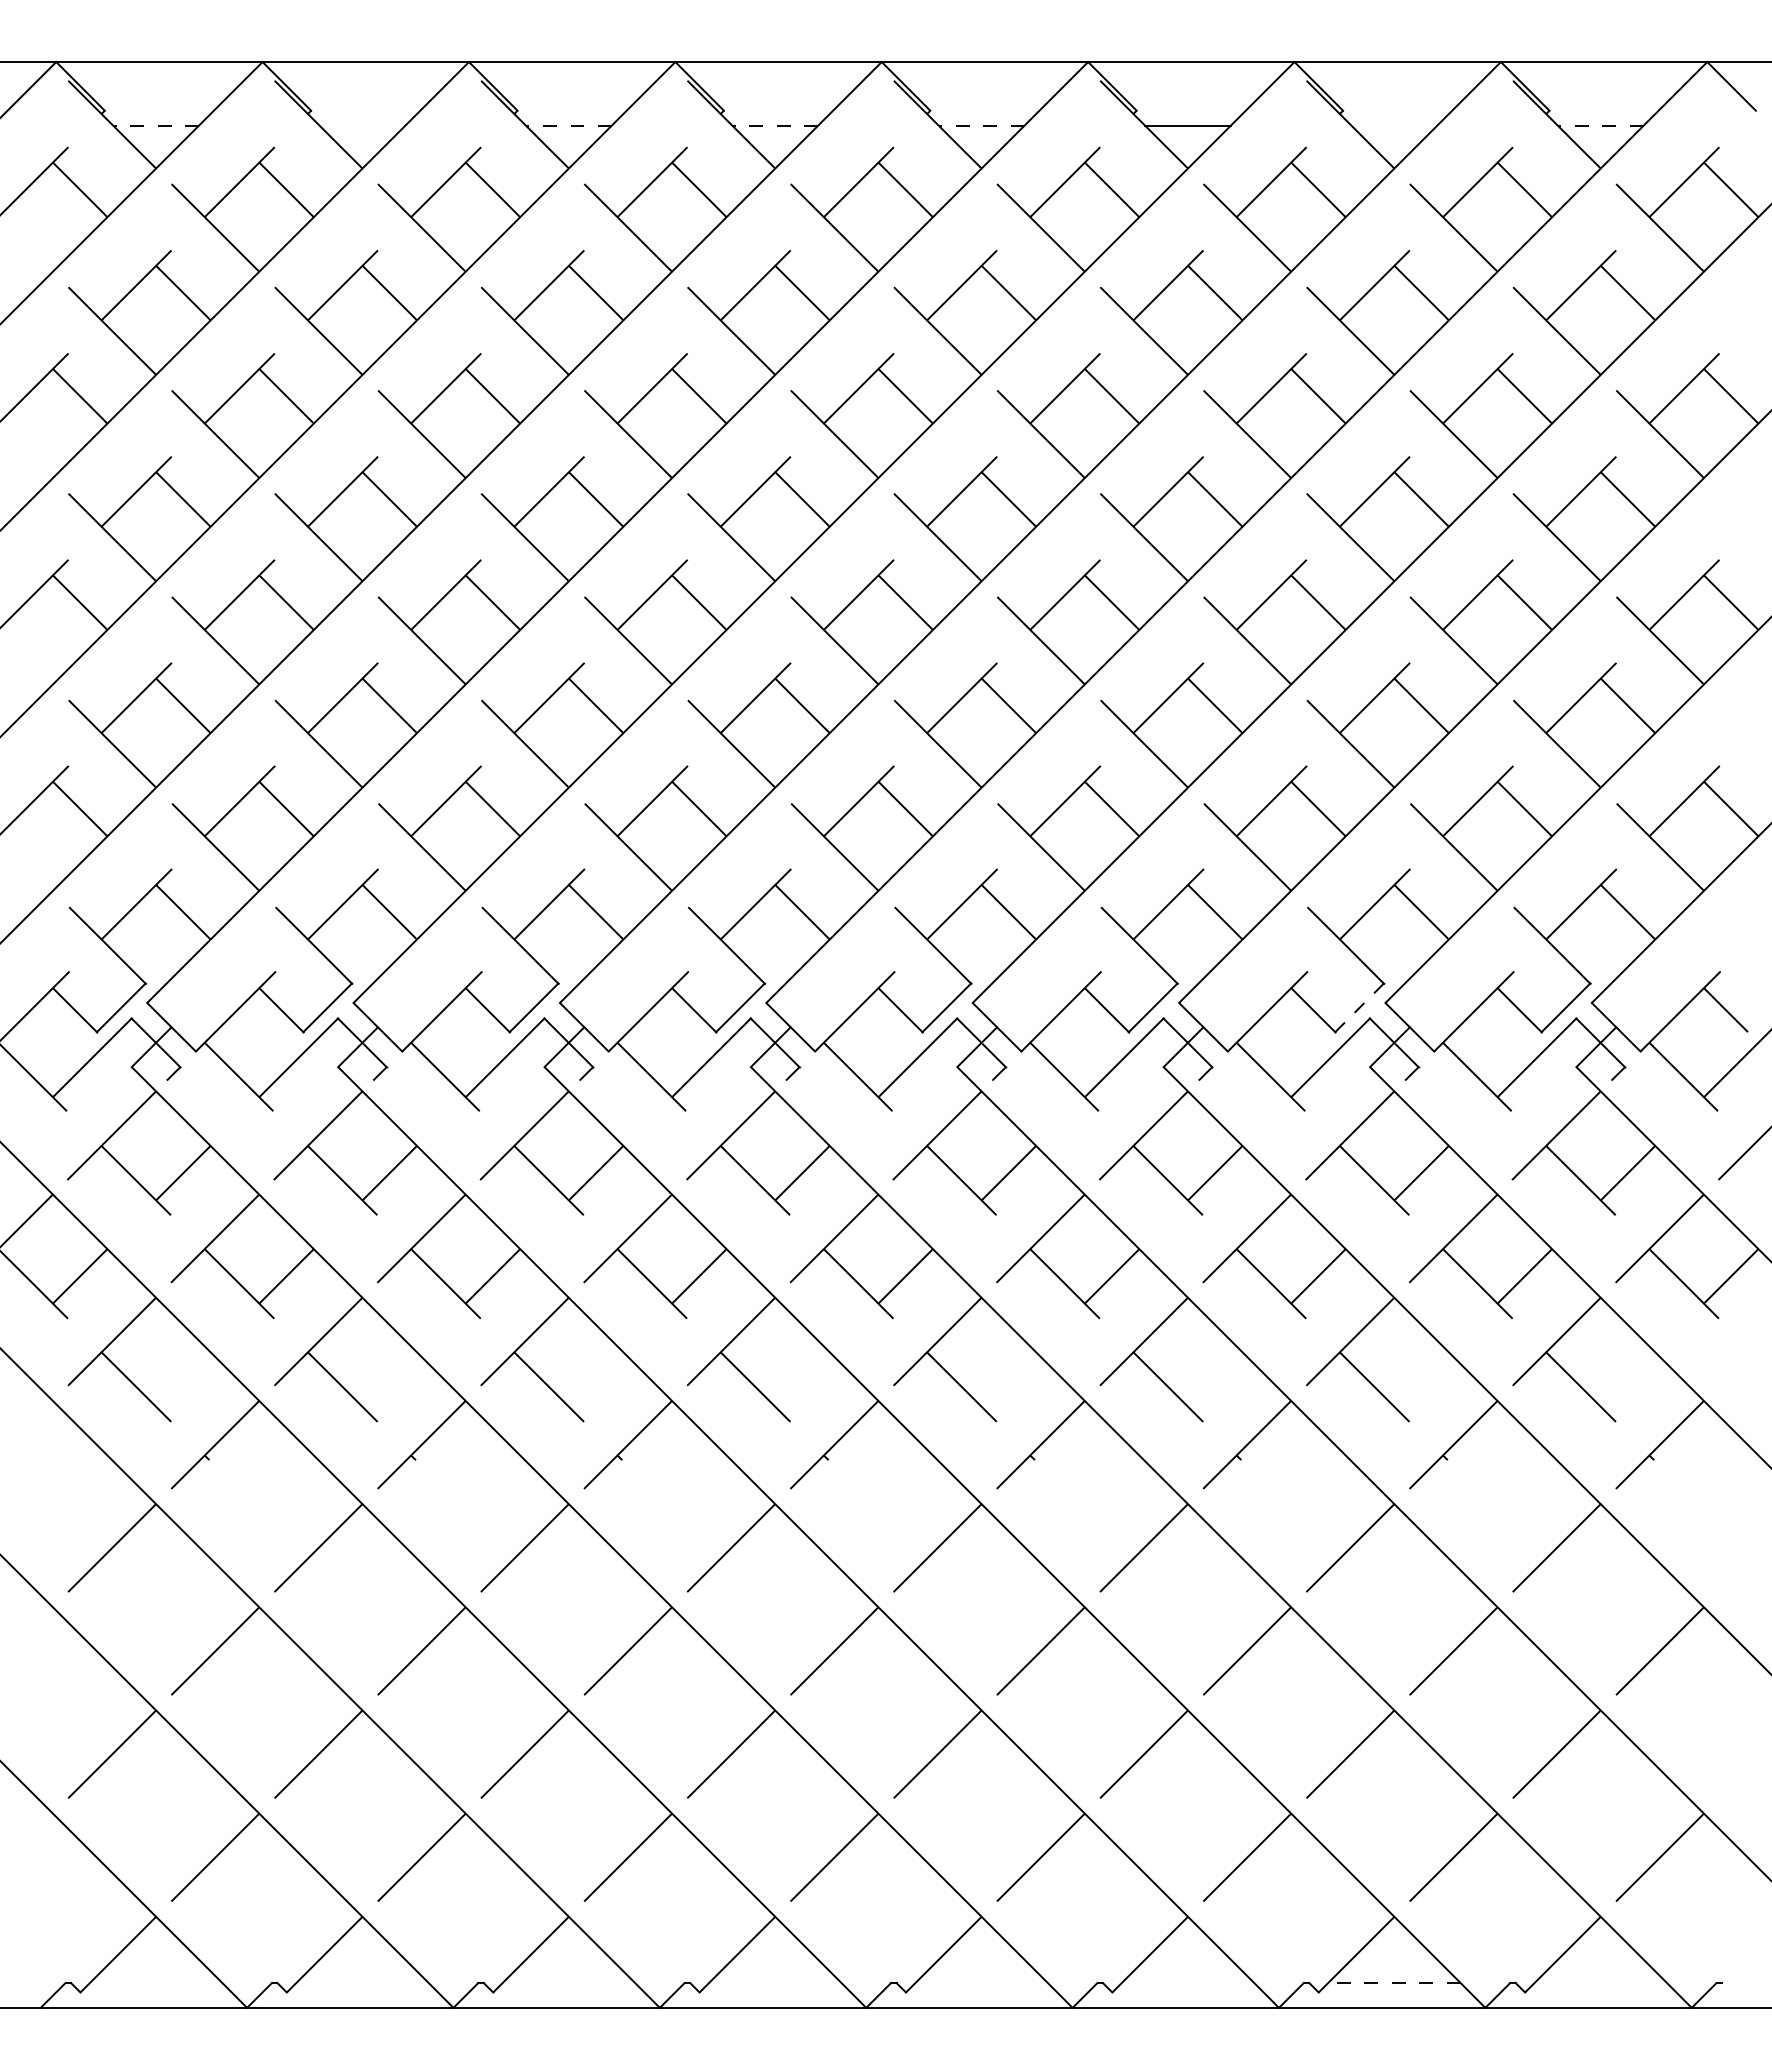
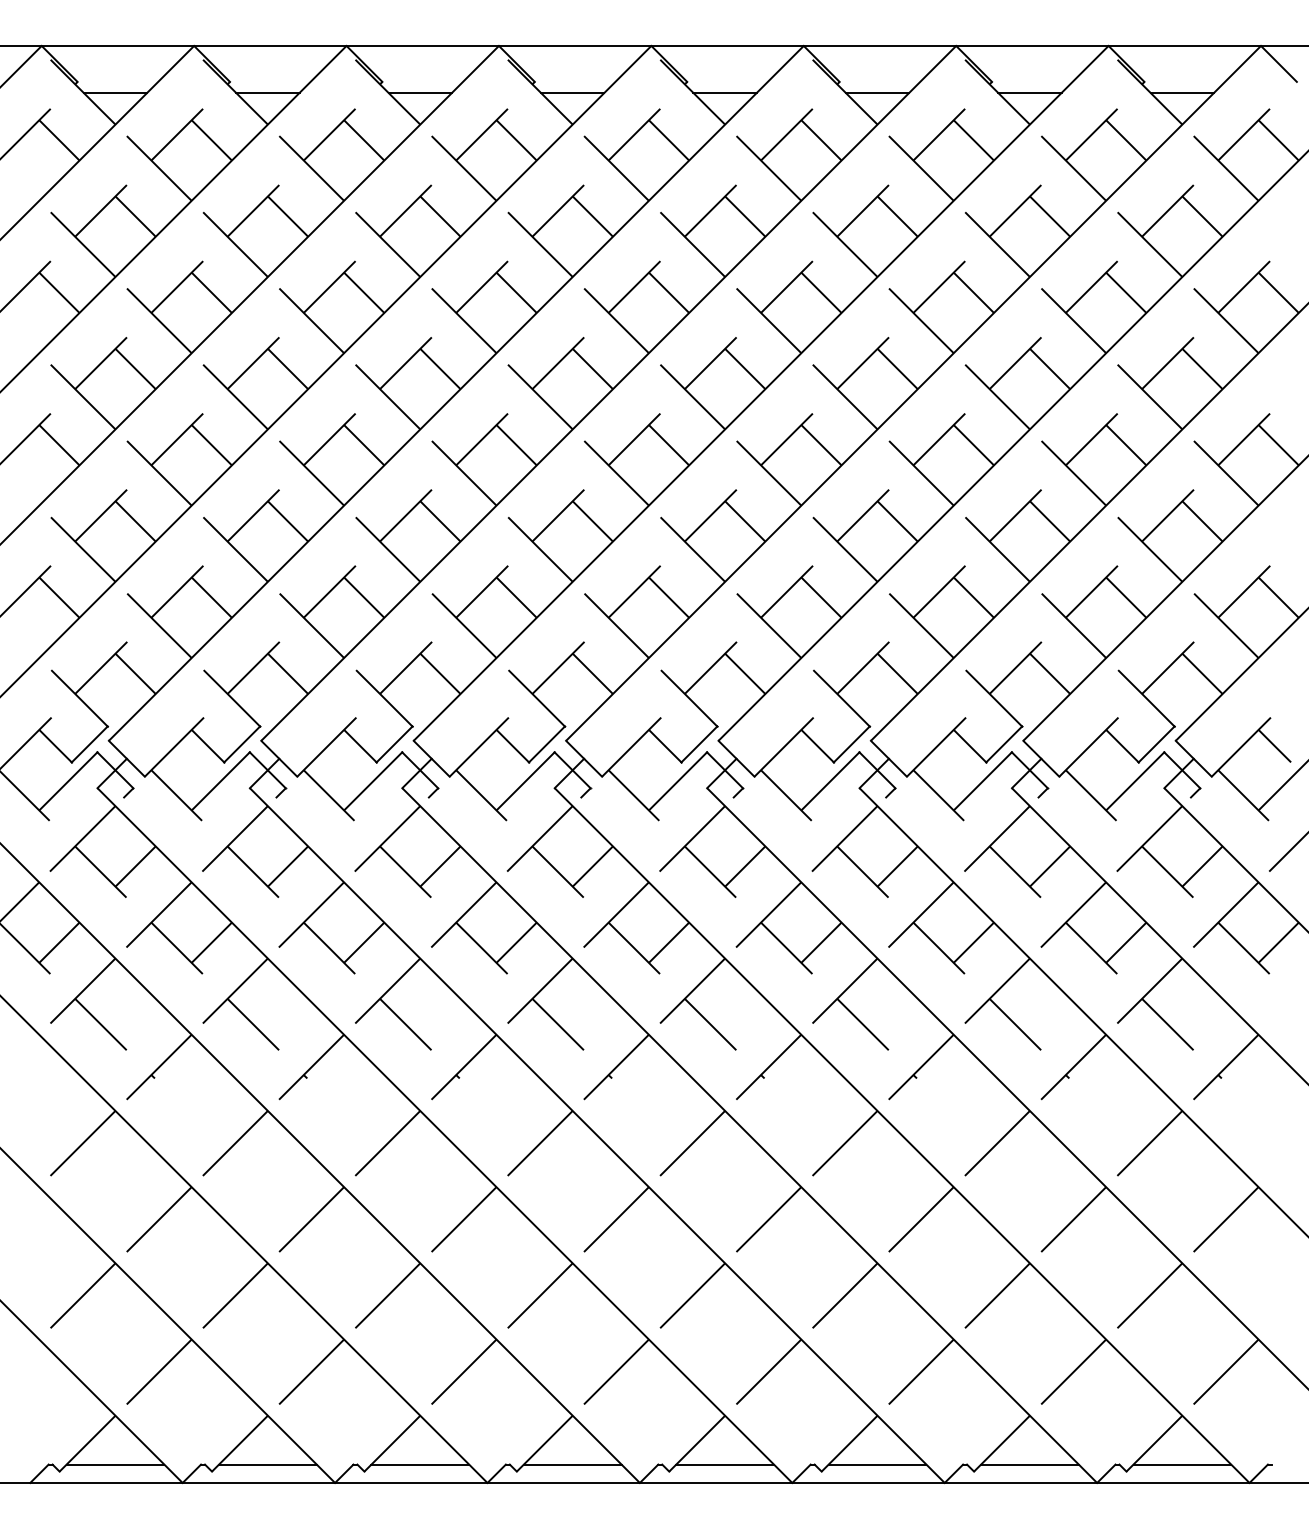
line: (156, 125) -> (115, 92), dashed -> solid
line: (362, 125) -> (267, 92), added
line: (568, 125) -> (420, 92), dashed -> solid
line: (775, 125) -> (572, 92), dashed -> solid
line: (981, 125) -> (725, 92), dashed -> solid
line: (1394, 125) -> (1030, 92), added
line: (1600, 125) -> (1182, 92), dashed -> solid
line: (1359, 1008) -> (1004, 744), dashed -> solid
line: (155, 1983) -> (115, 1464), added
line: (362, 1983) -> (267, 1464), added
line: (568, 1983) -> (420, 1464), added
line: (775, 1983) -> (572, 1464), added
line: (981, 1983) -> (725, 1464), added
line: (1187, 1983) -> (877, 1464), added
line: (1393, 1983) -> (1029, 1464), dashed -> solid
line: (1600, 1983) -> (1182, 1464), added

